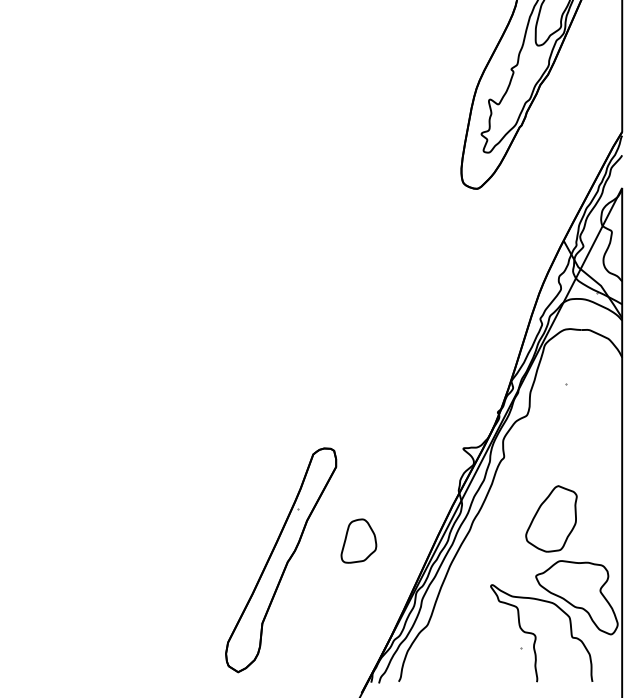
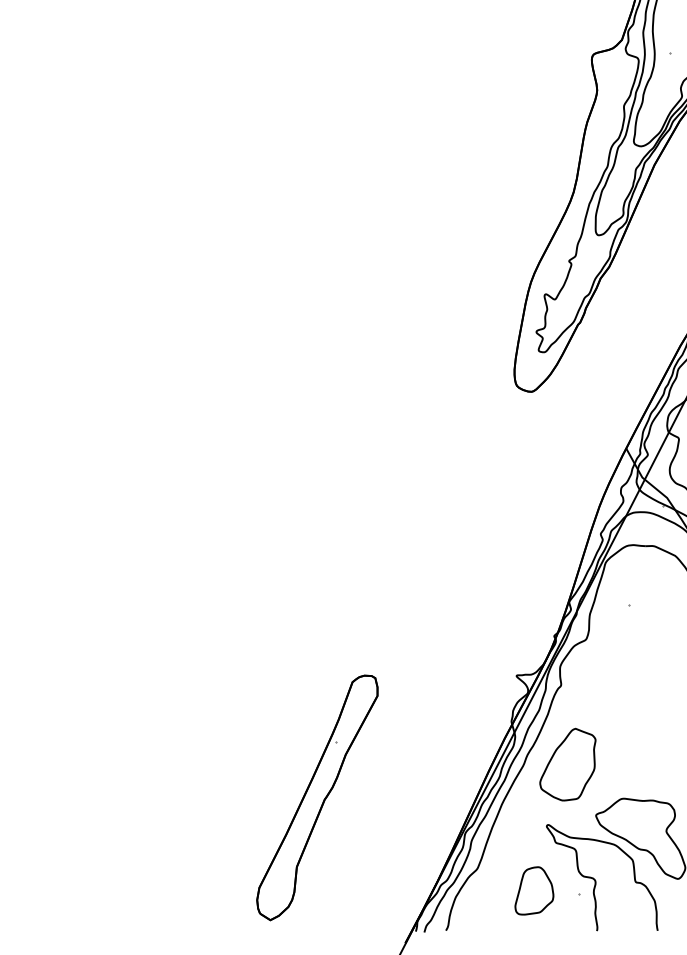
part: (551, 518) -> (567, 764), moved
part: (358, 540) -> (534, 890), moved

